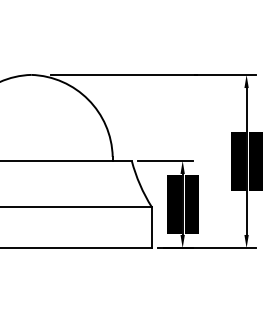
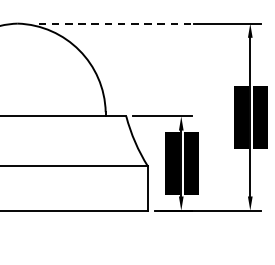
line: (124, 74) -> (118, 23), solid -> dashed

